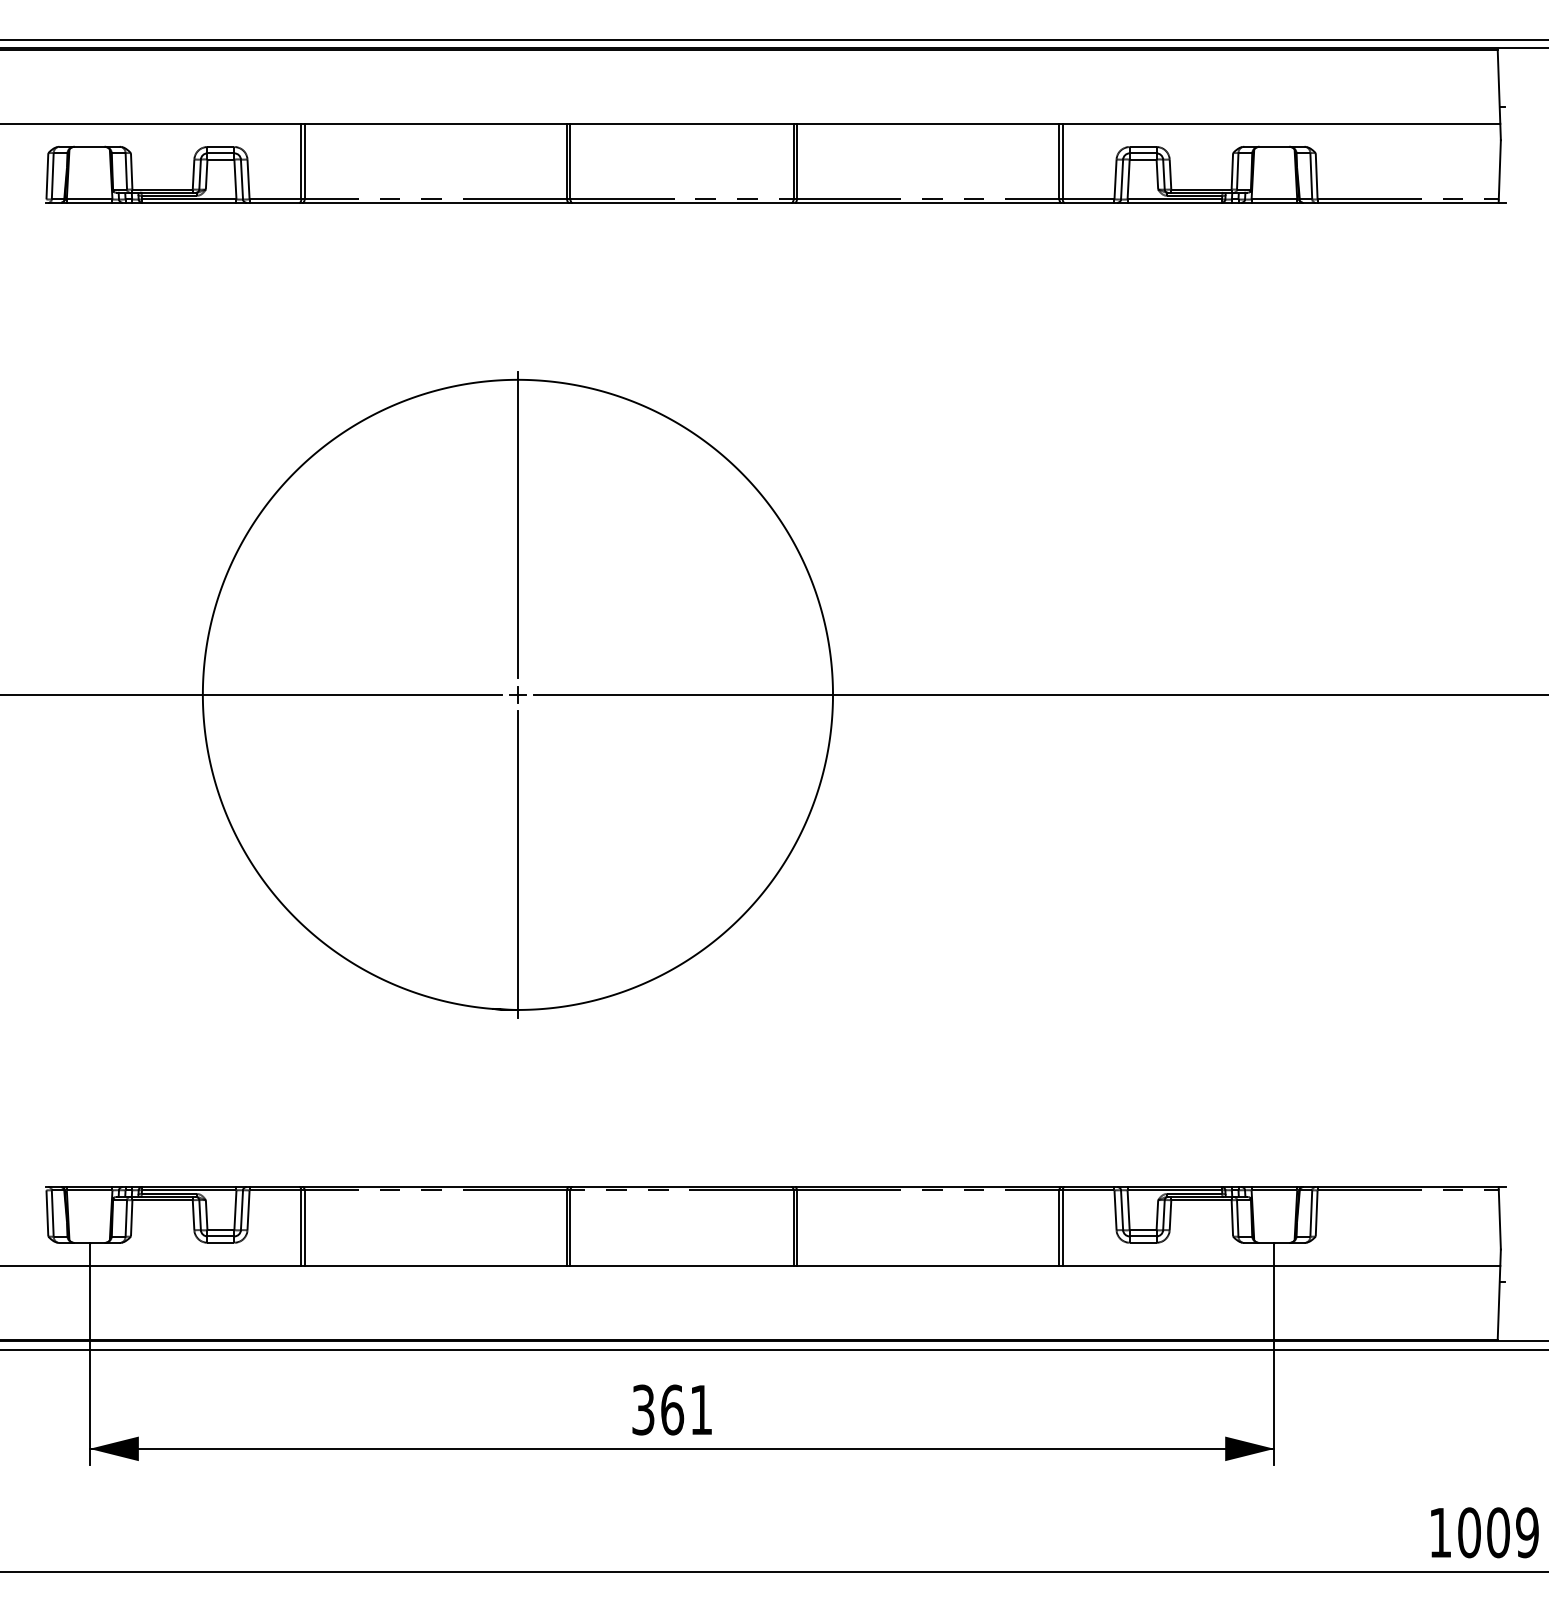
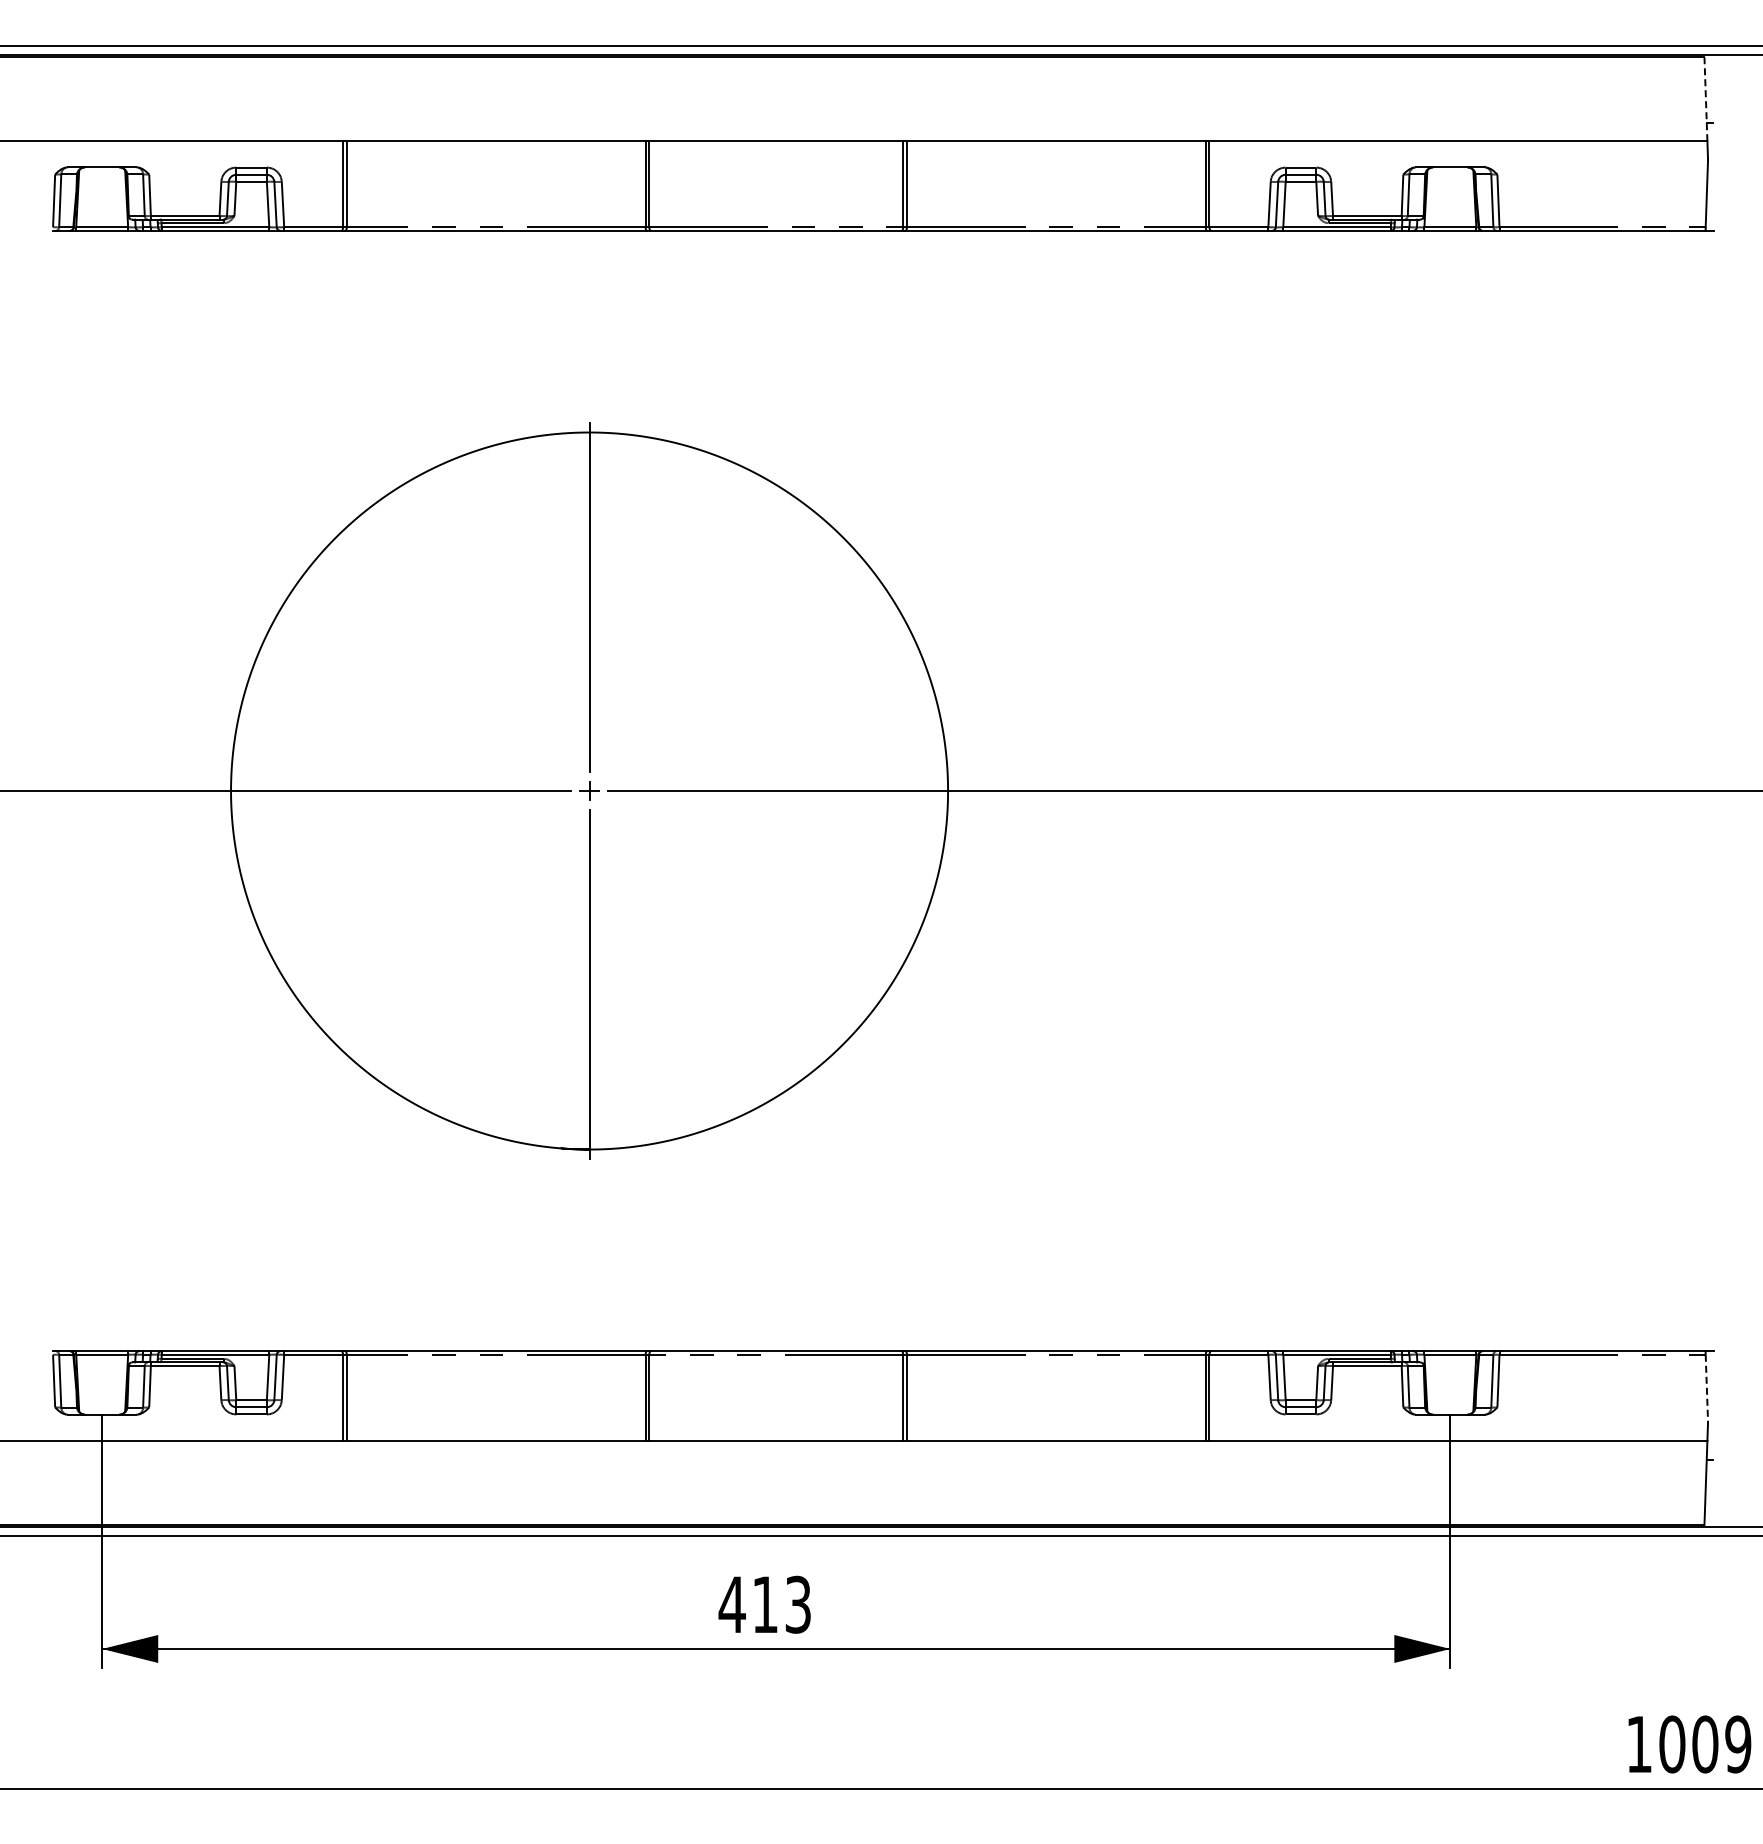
line: (1498, 86) -> (1705, 98), solid -> dashed
line: (1499, 1219) -> (1706, 1388), solid -> dashed
text: (671, 1409) -> (764, 1604), 361 -> 413

